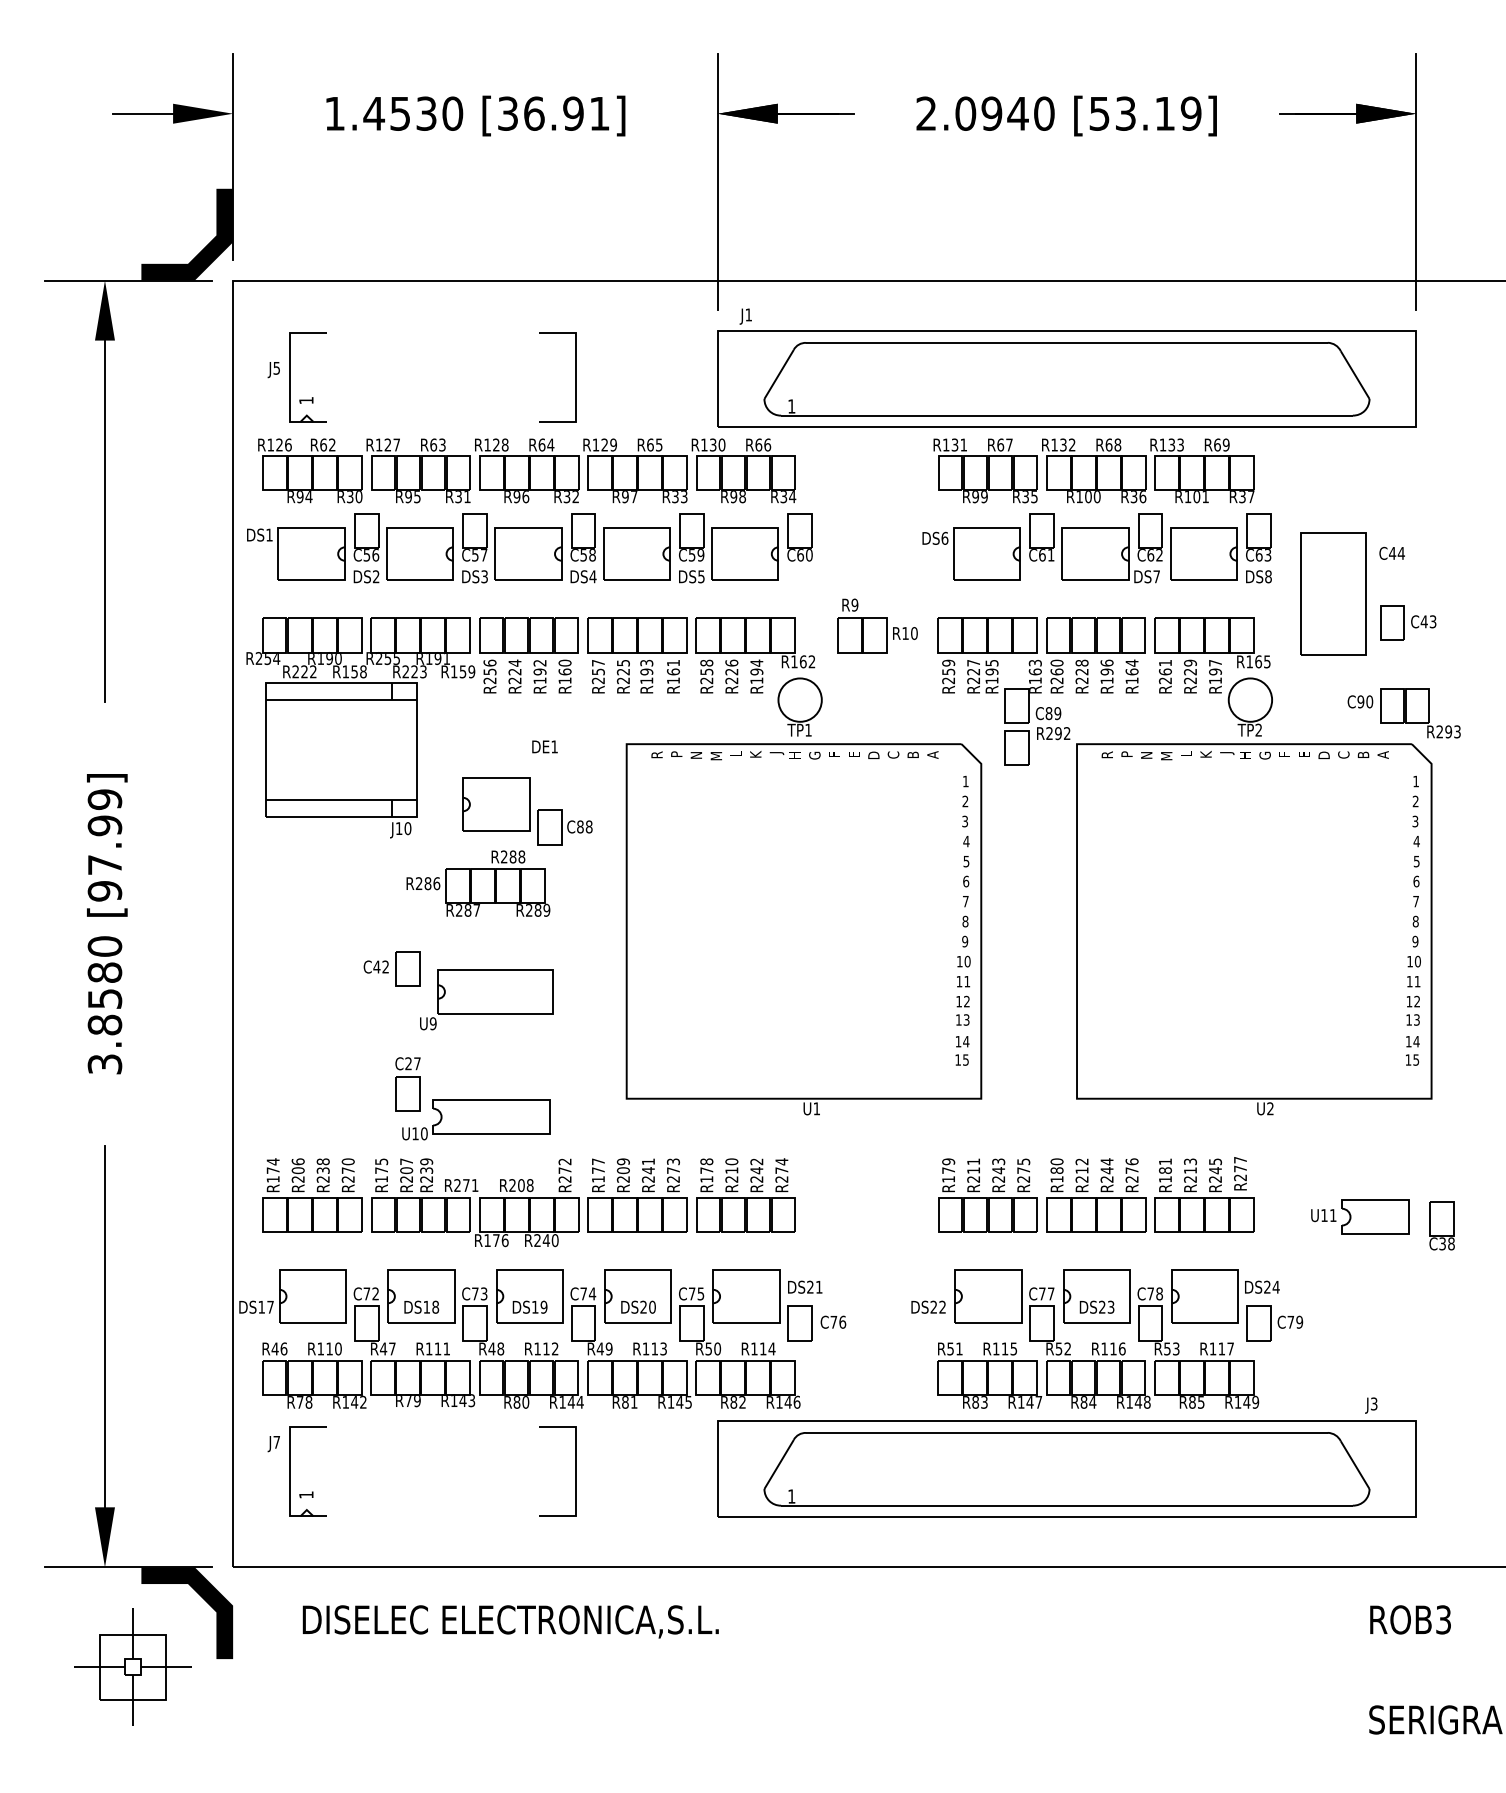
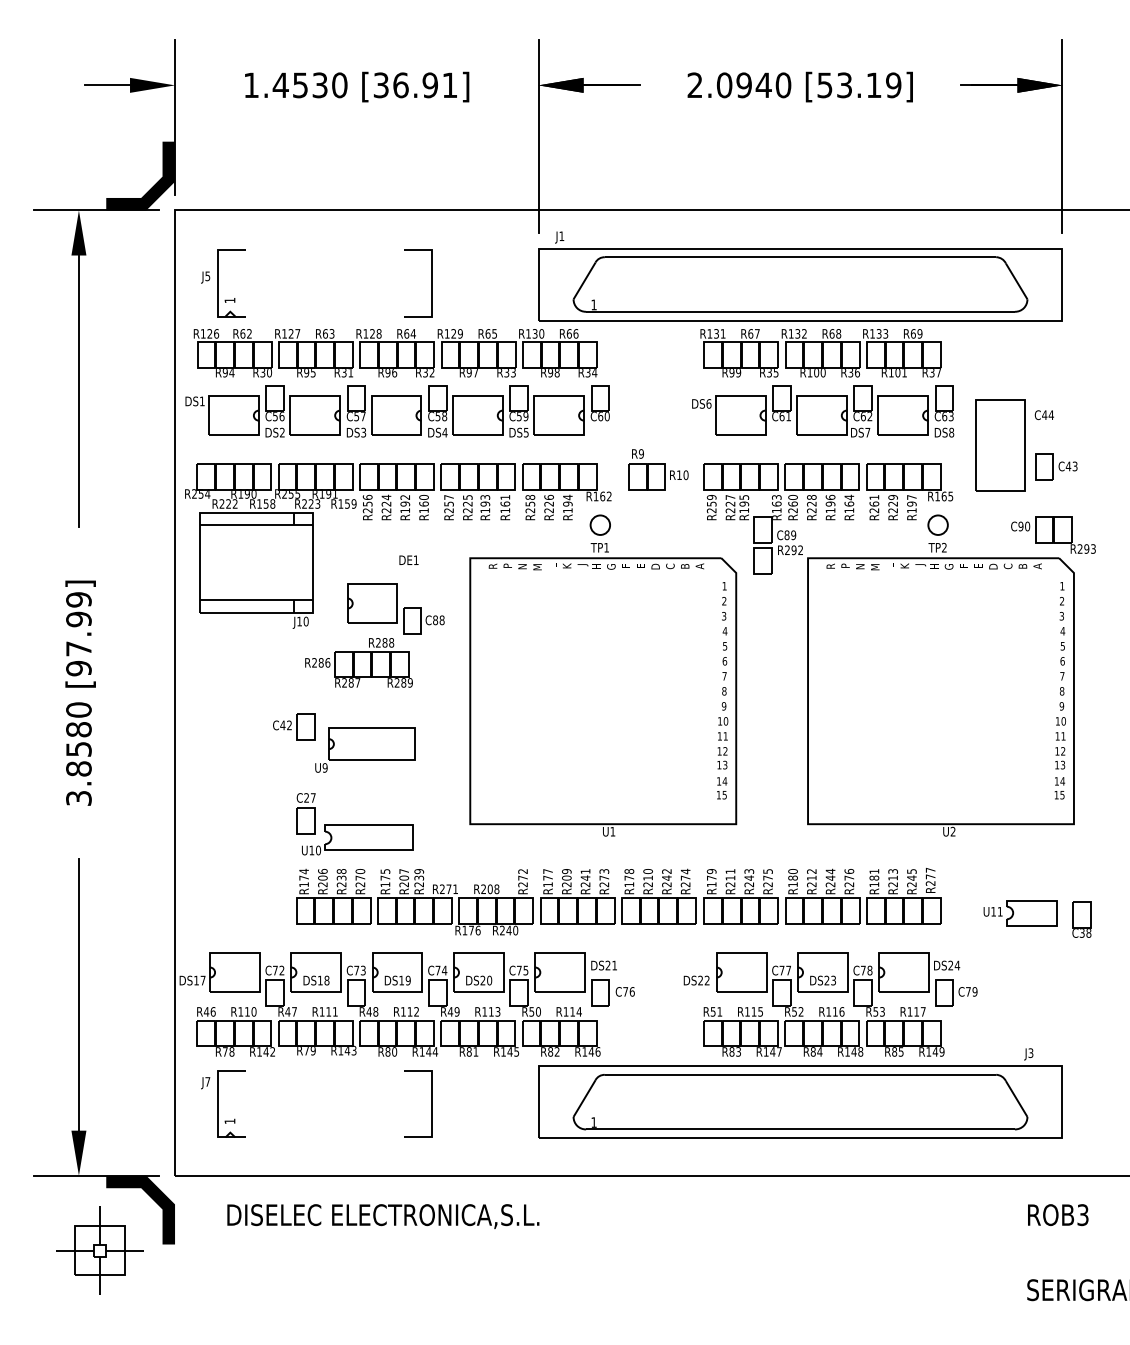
circle: (800, 699) -> (600, 524), size x0.6
circle: (1249, 699) -> (937, 524), size x0.6
part: (529, 1201) -> (496, 901), moved

